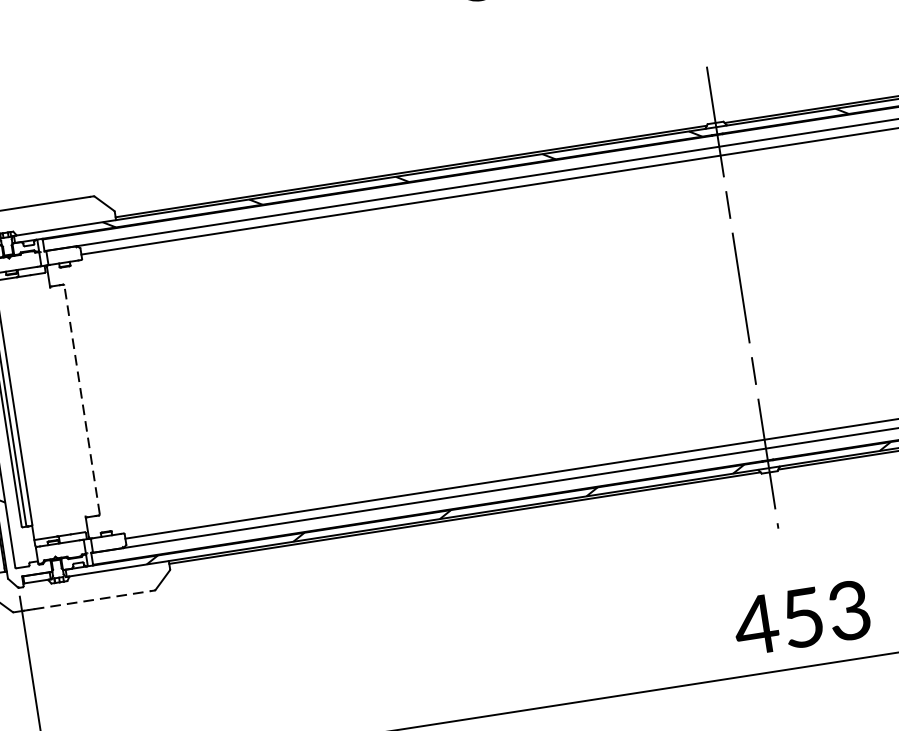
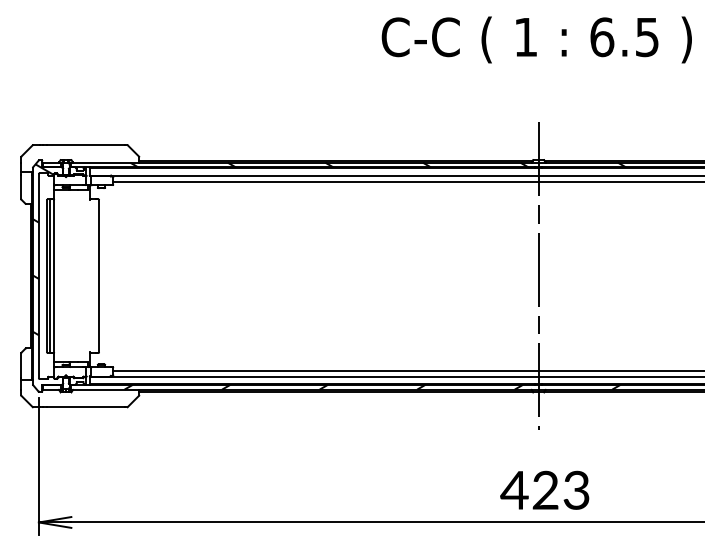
line: (82, 398) -> (99, 275), dashed -> solid
line: (93, 600) -> (86, 407), dashed -> solid
text: (802, 616) -> (545, 489), 453 -> 423

